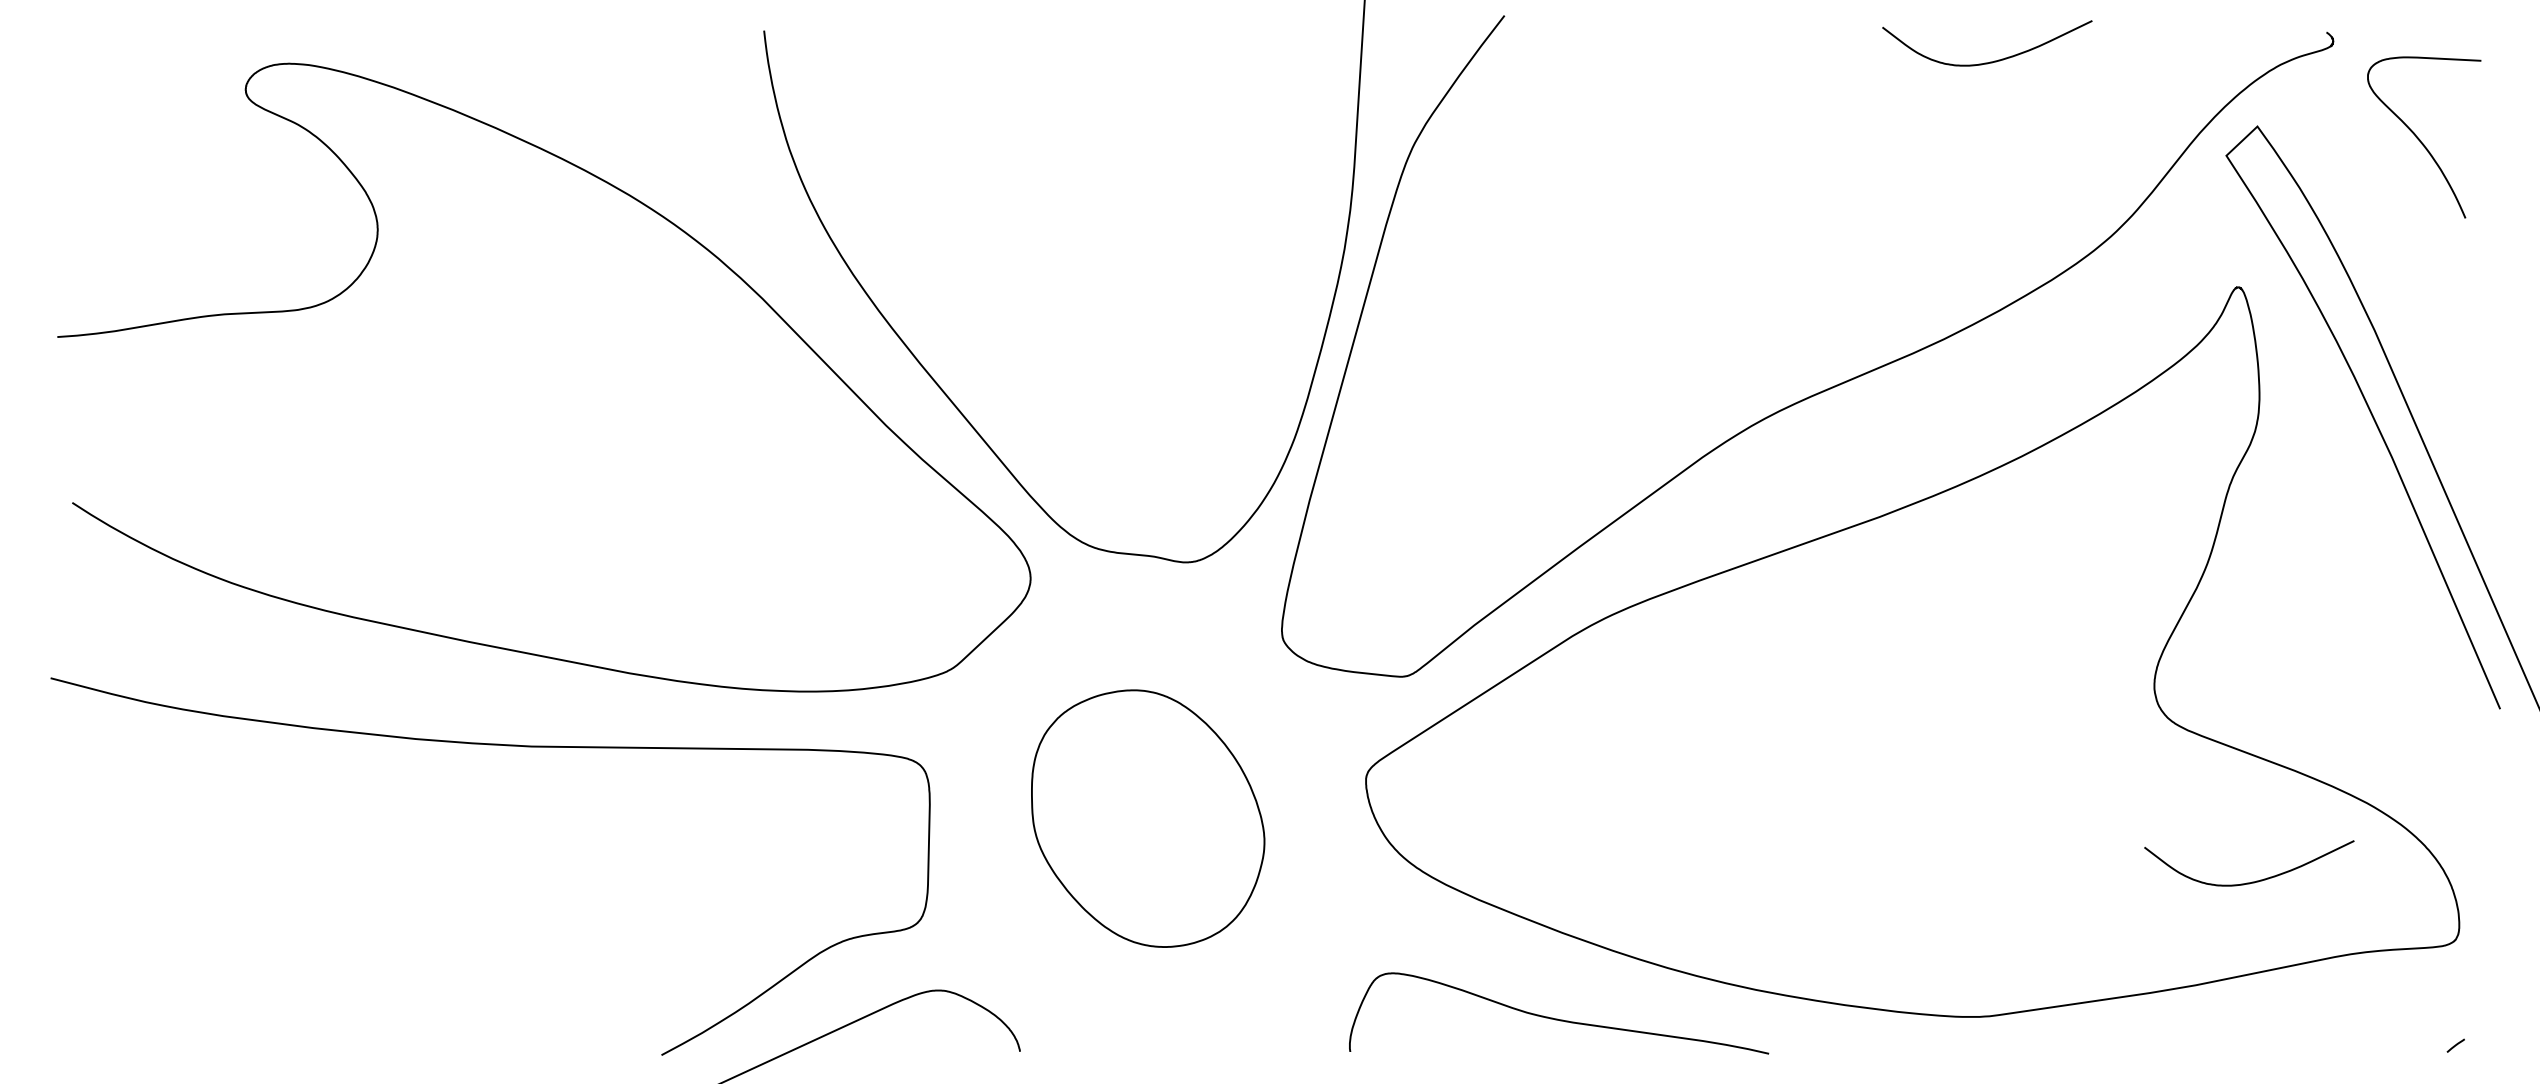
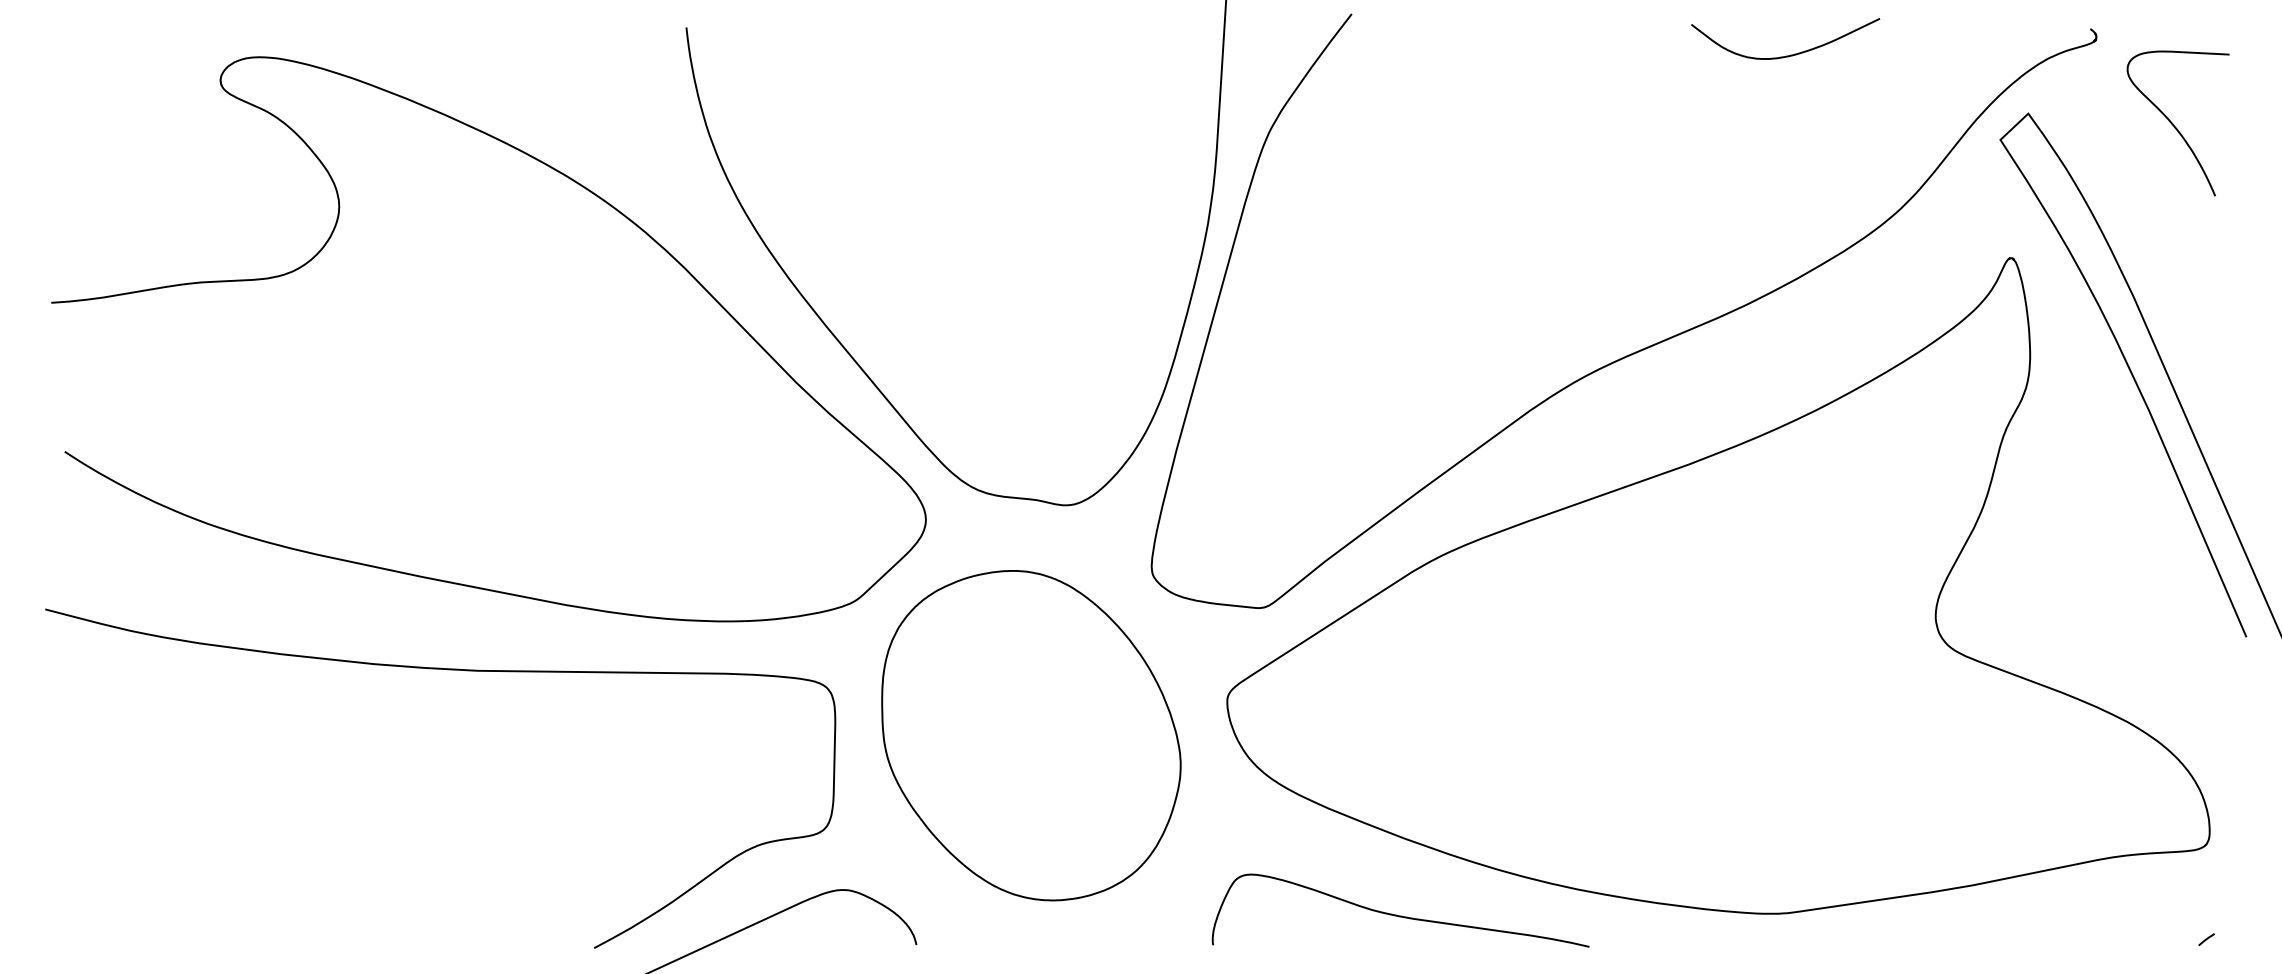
part: (1148, 818) -> (1031, 735), size x1.43
curve: (2252, 881) -> (2023, 792), removed

